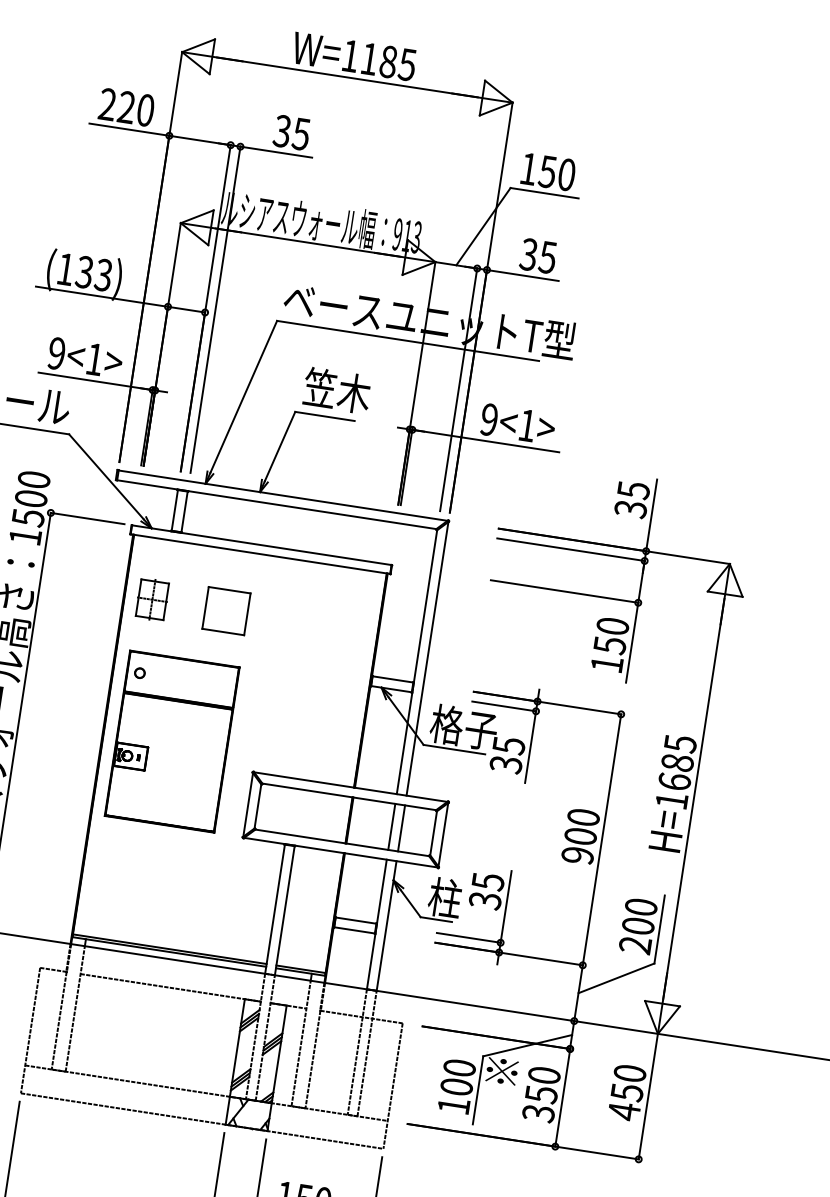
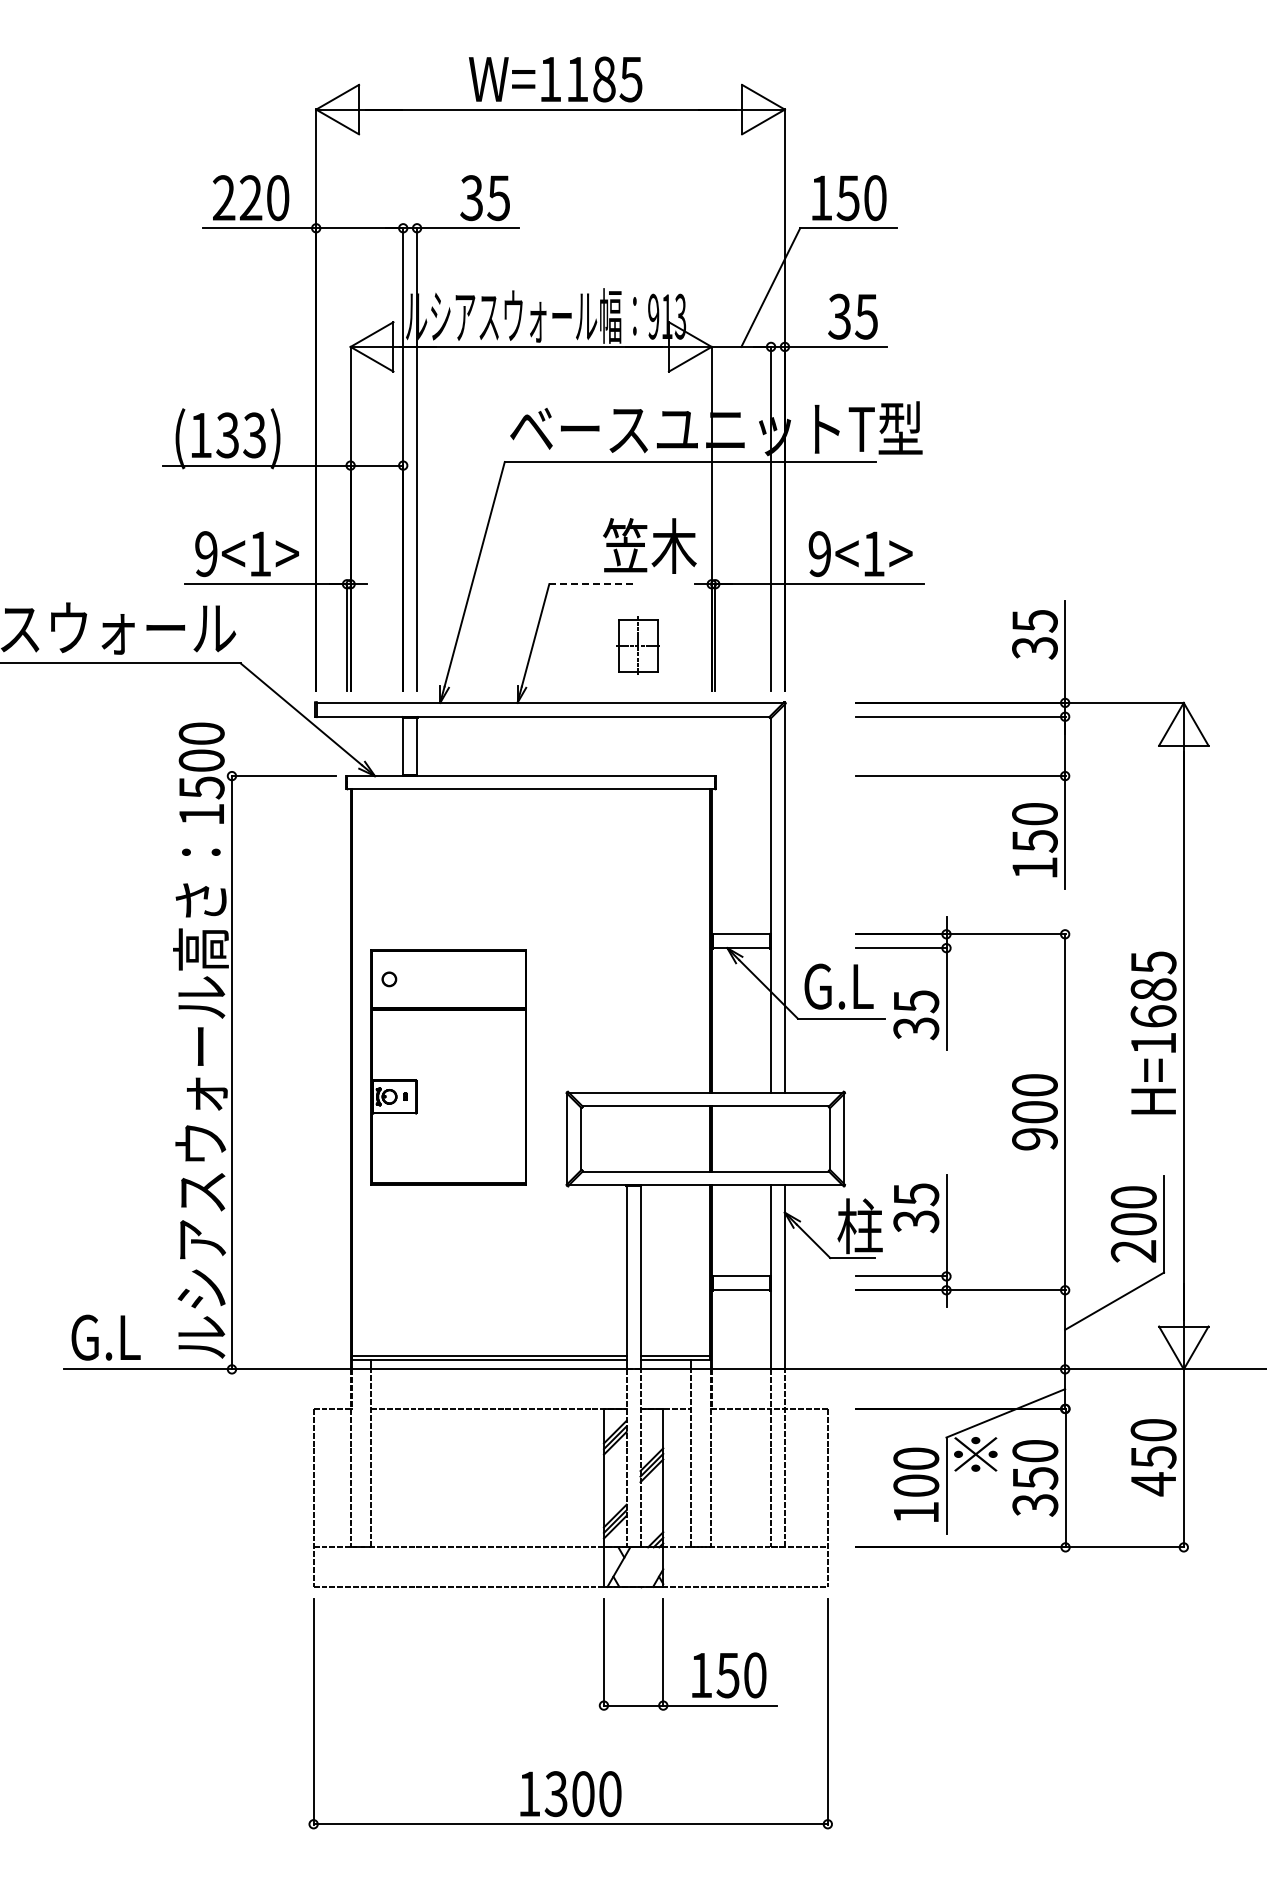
text: (336, 390) -> (649, 545), moved
line: (325, 416) -> (591, 584), solid -> dashed
part: (152, 599) -> (637, 645), moved
part: (226, 610) -> (496, 874), removed
text: (463, 727) -> (849, 985), 格子 -> G.L
line: (392, 826) -> (771, 1138), removed
line: (401, 828) -> (784, 1138), removed

